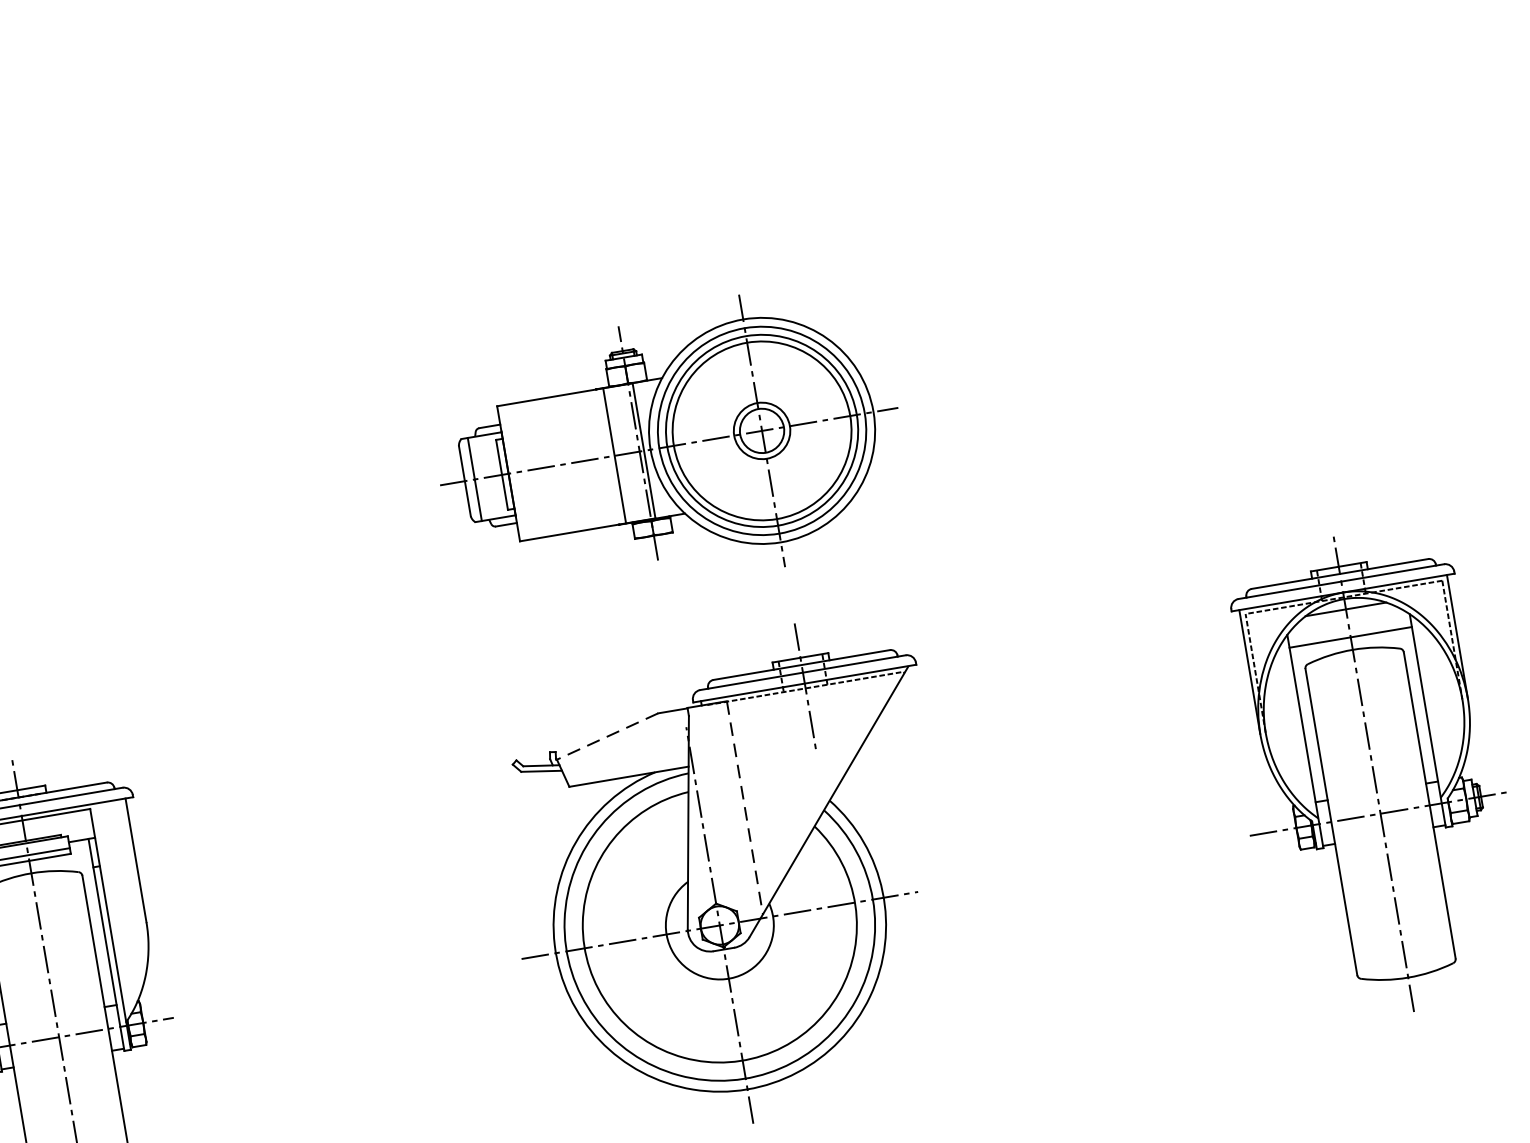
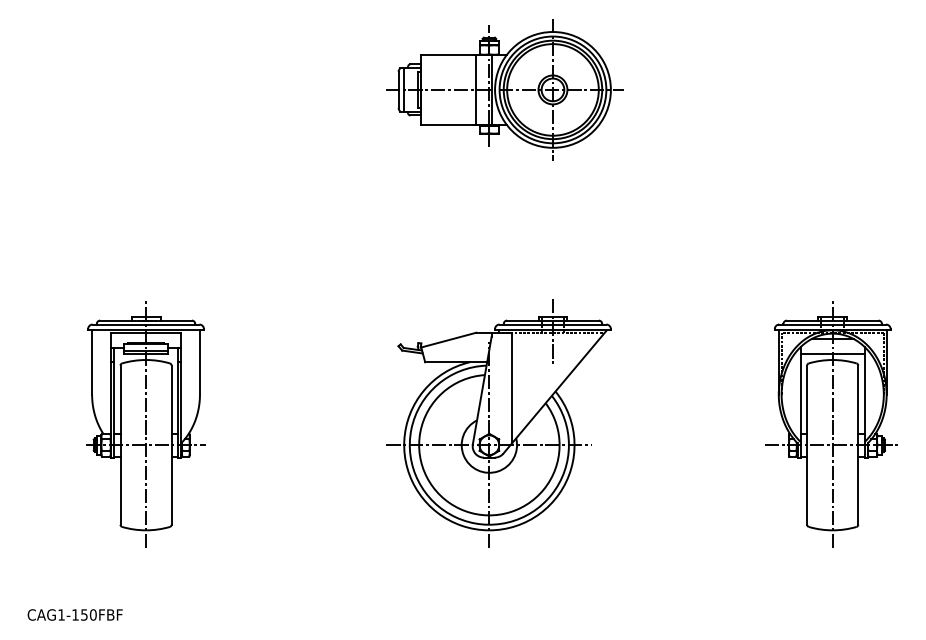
part: (668, 445) -> (504, 89), moved
line: (607, 737) -> (448, 340), dashed -> solid
line: (745, 808) -> (512, 388), dashed -> solid

